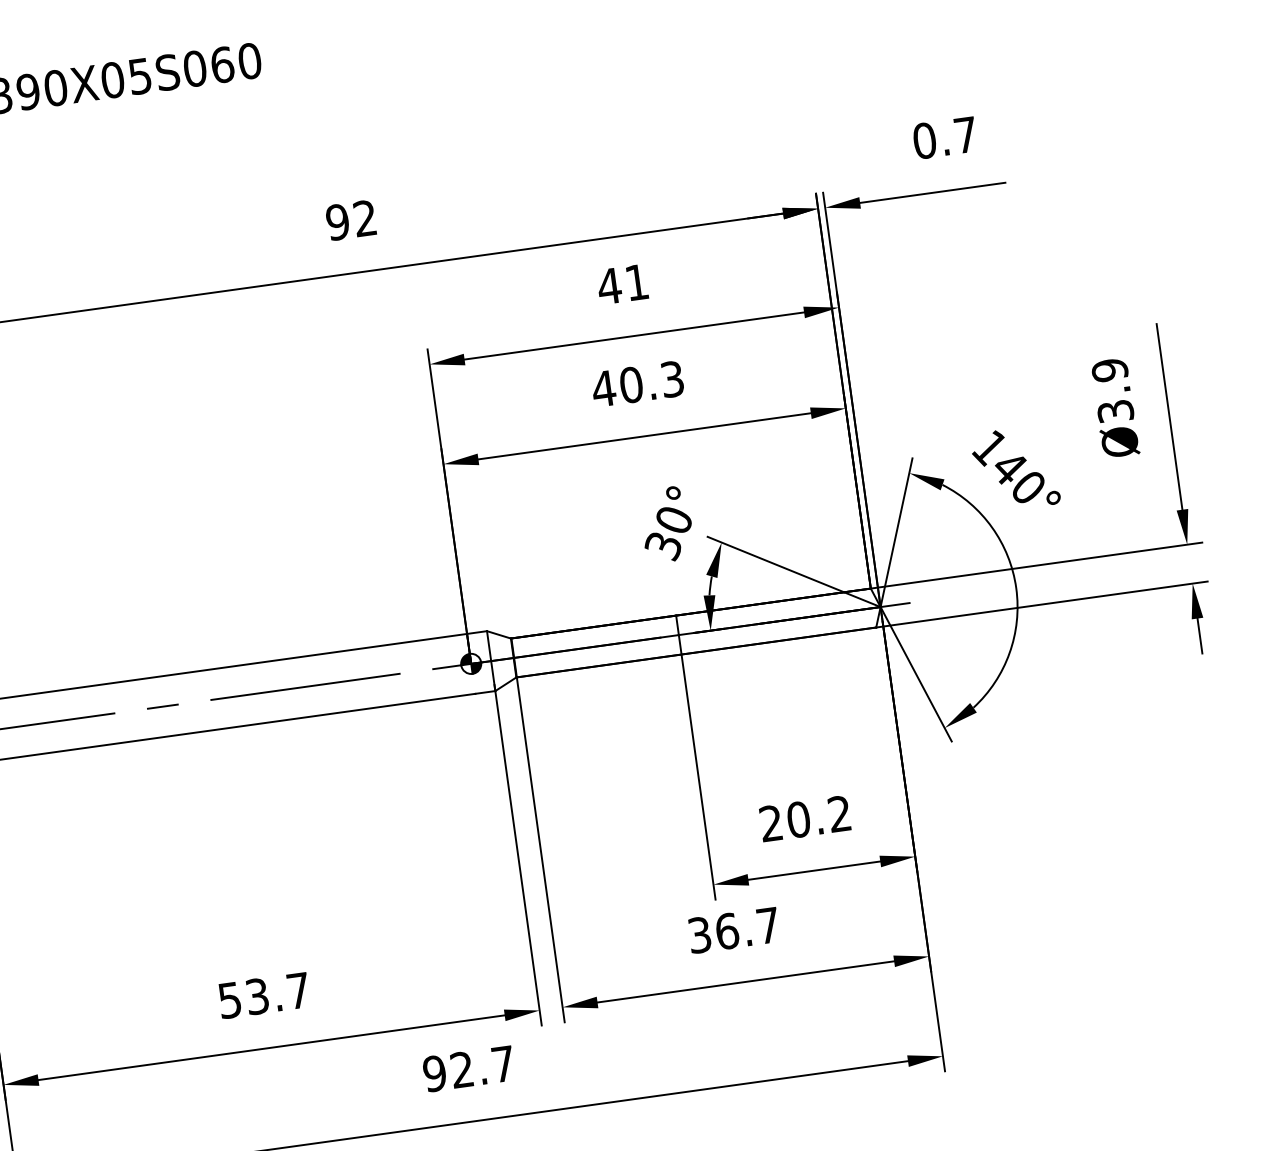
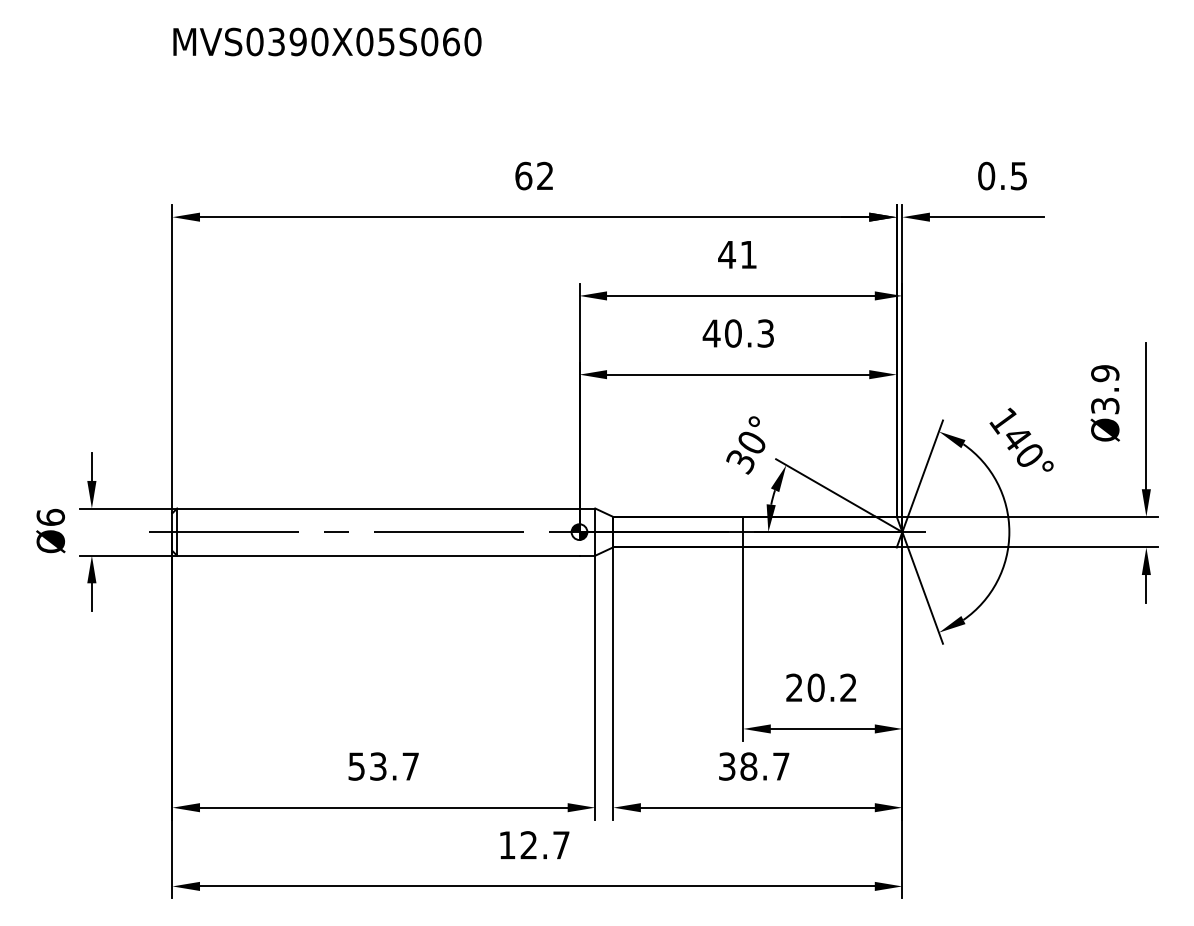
text: (965, 135) -> (1018, 176), 0.7 -> 0.5
text: (337, 221) -> (523, 175), 92 -> 62
text: (726, 931) -> (748, 766), 36.7 -> 38.7
text: (433, 1074) -> (506, 845), 92.7 -> 12.7

